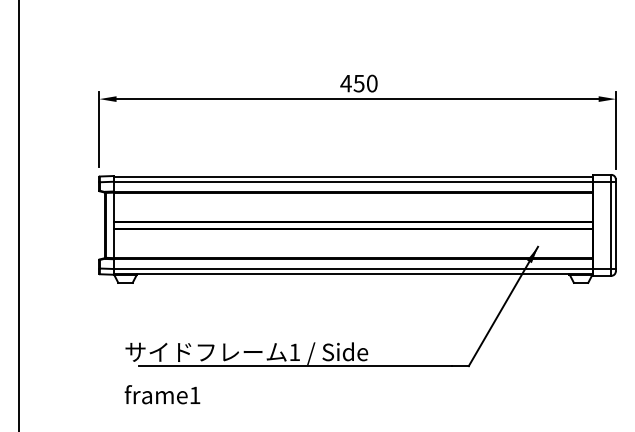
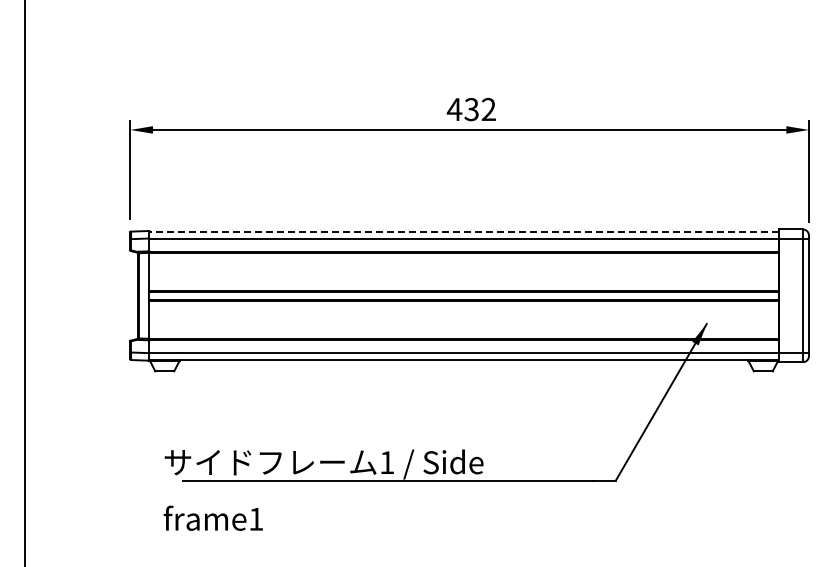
text: (365, 83) -> (479, 109), 450 -> 432
line: (353, 176) -> (464, 231), solid -> dashed

